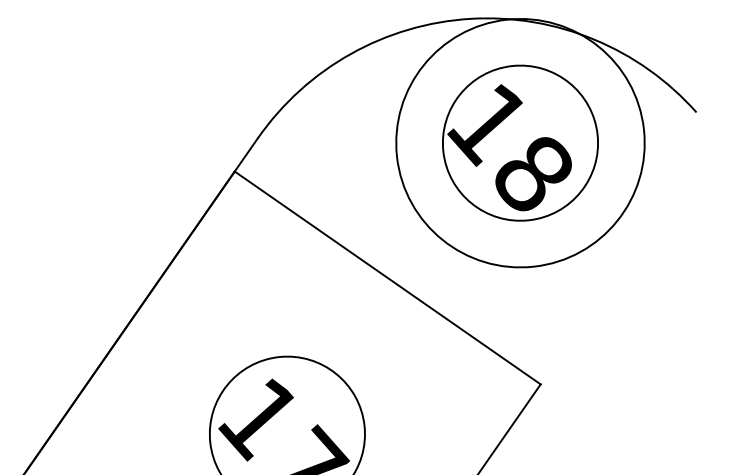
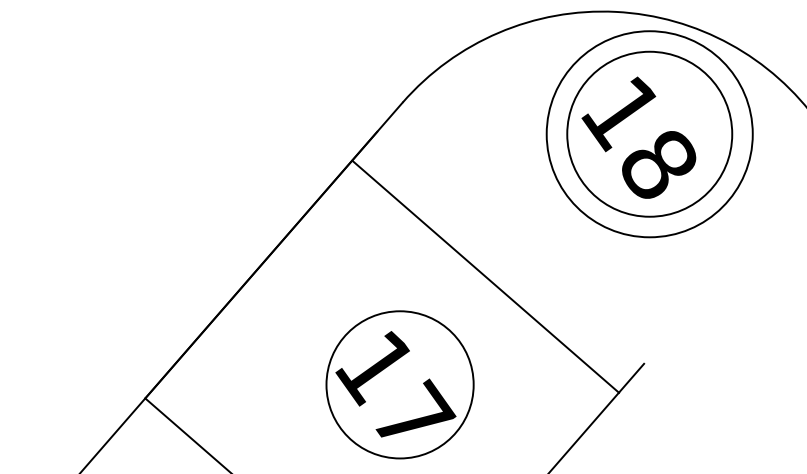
circle: (520, 142) -> (649, 133), size x1.4
circle: (520, 143) -> (649, 134), size x0.7
line: (387, 277) -> (485, 276), moved

